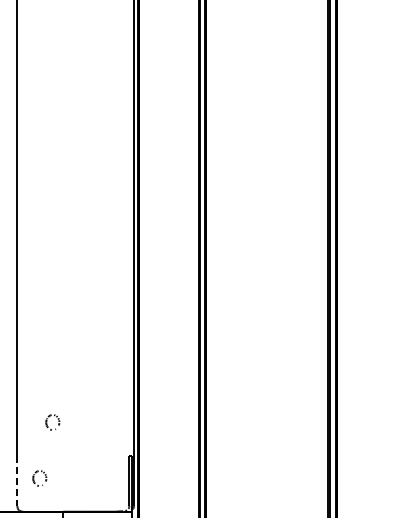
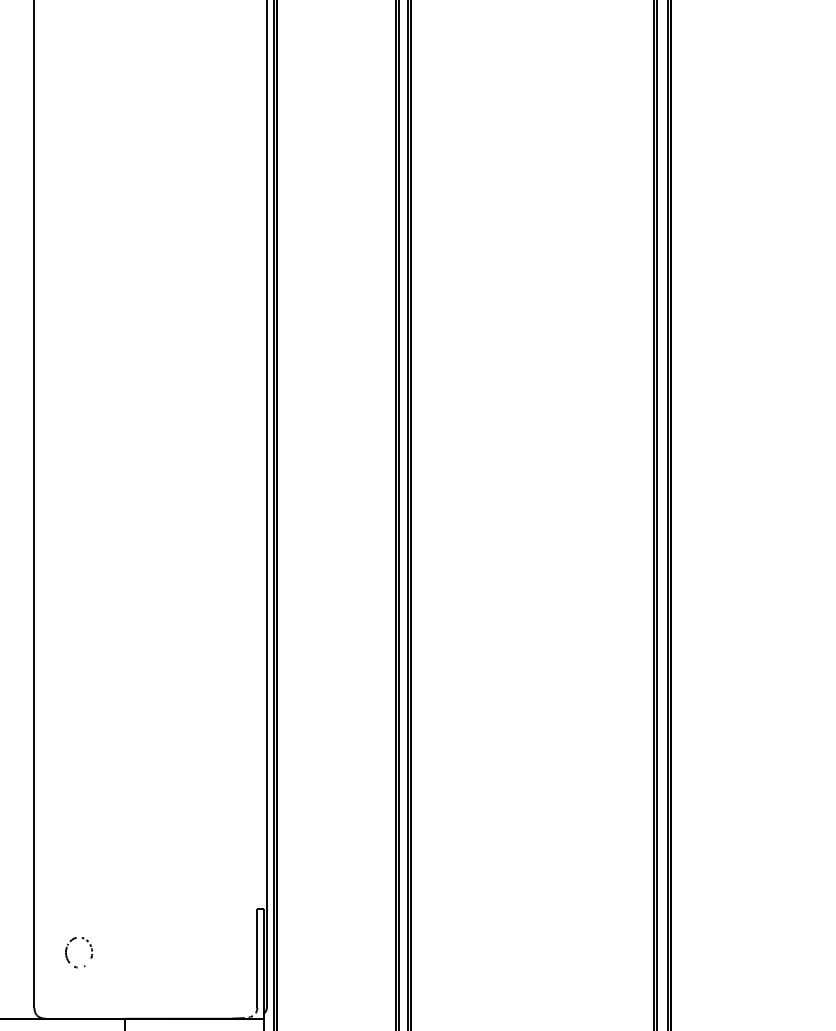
part: (52, 422) -> (104, 841), removed
line: (17, 481) -> (34, 958), dashed -> solid

